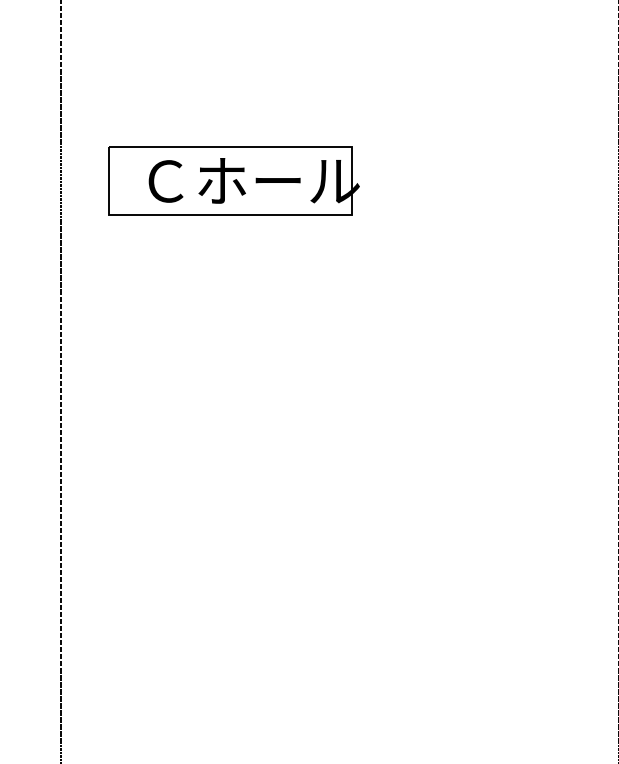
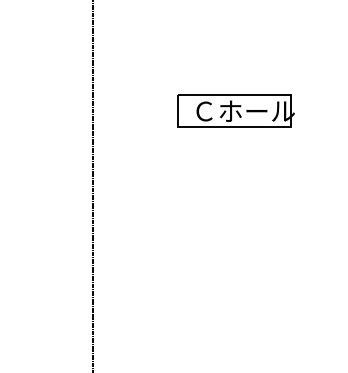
part: (232, 179) -> (235, 110), moved

